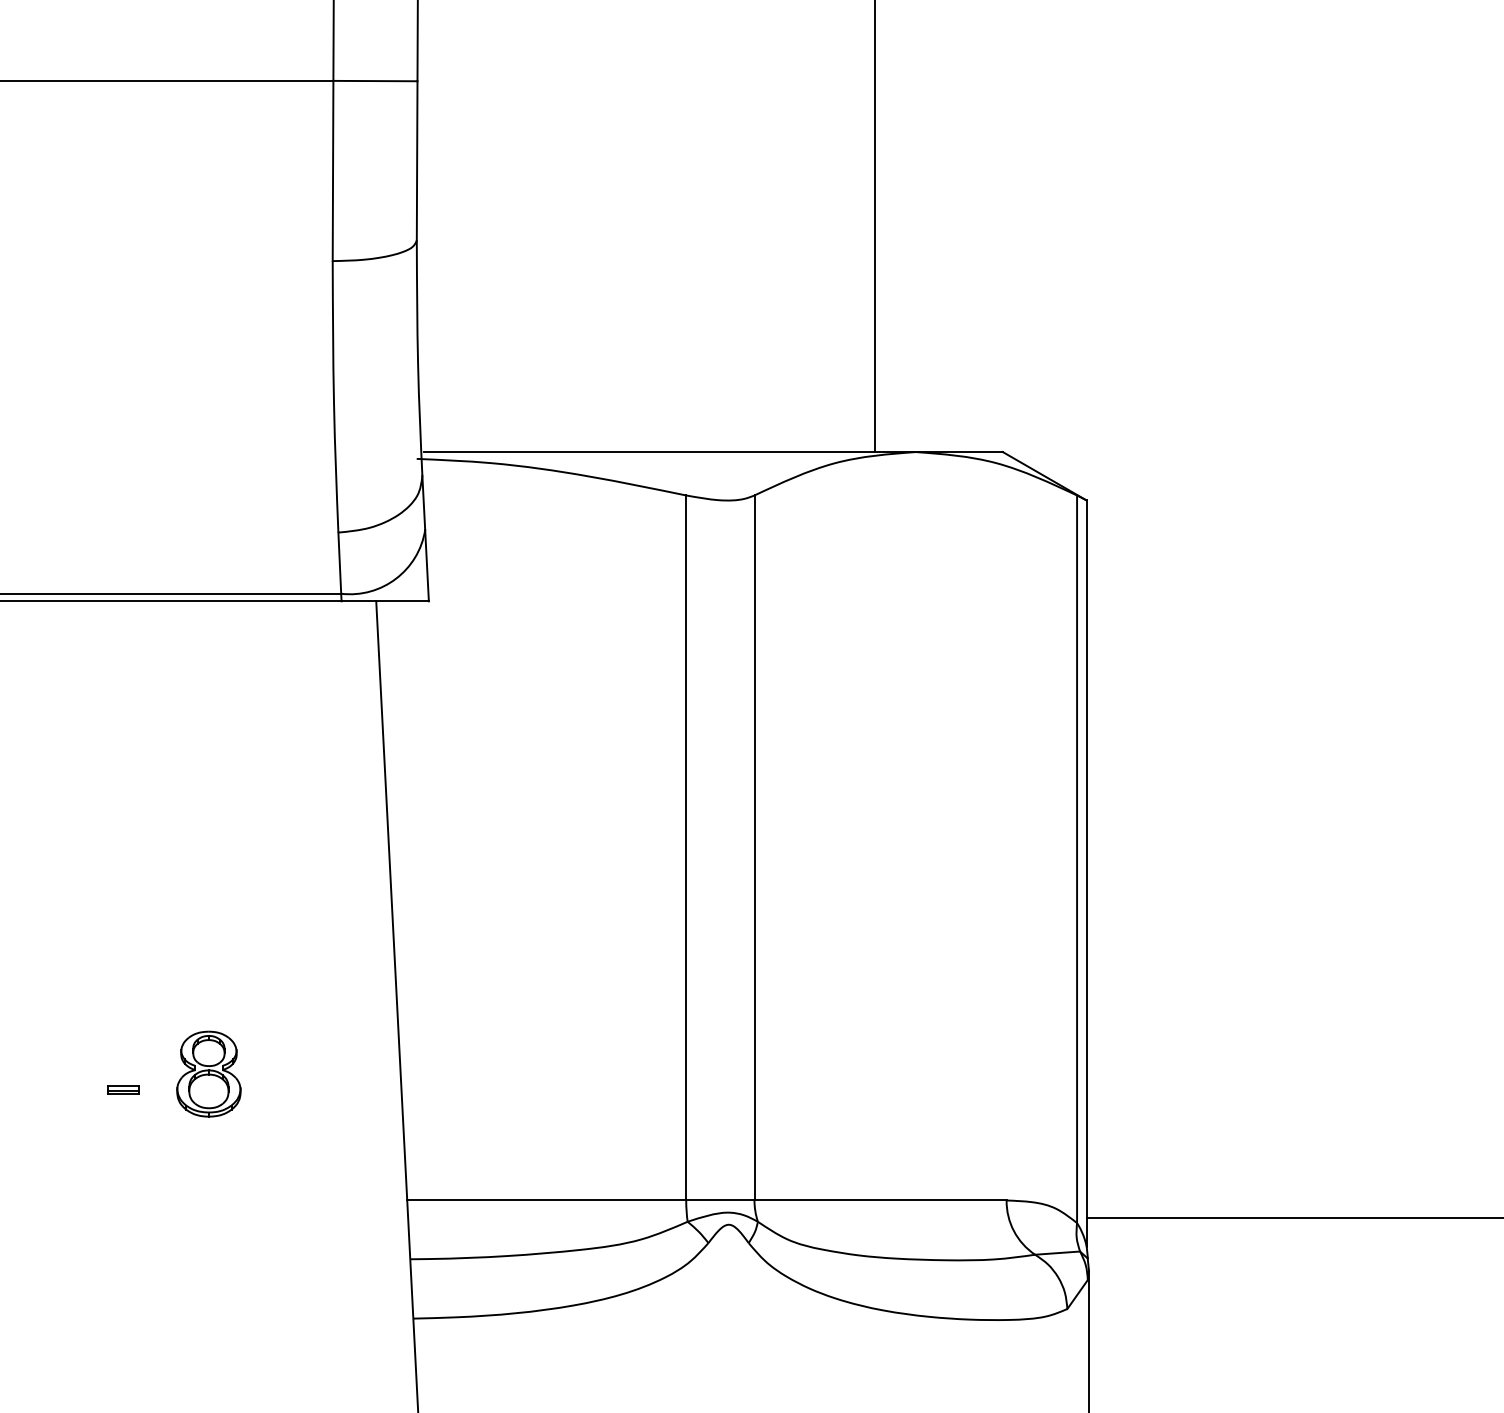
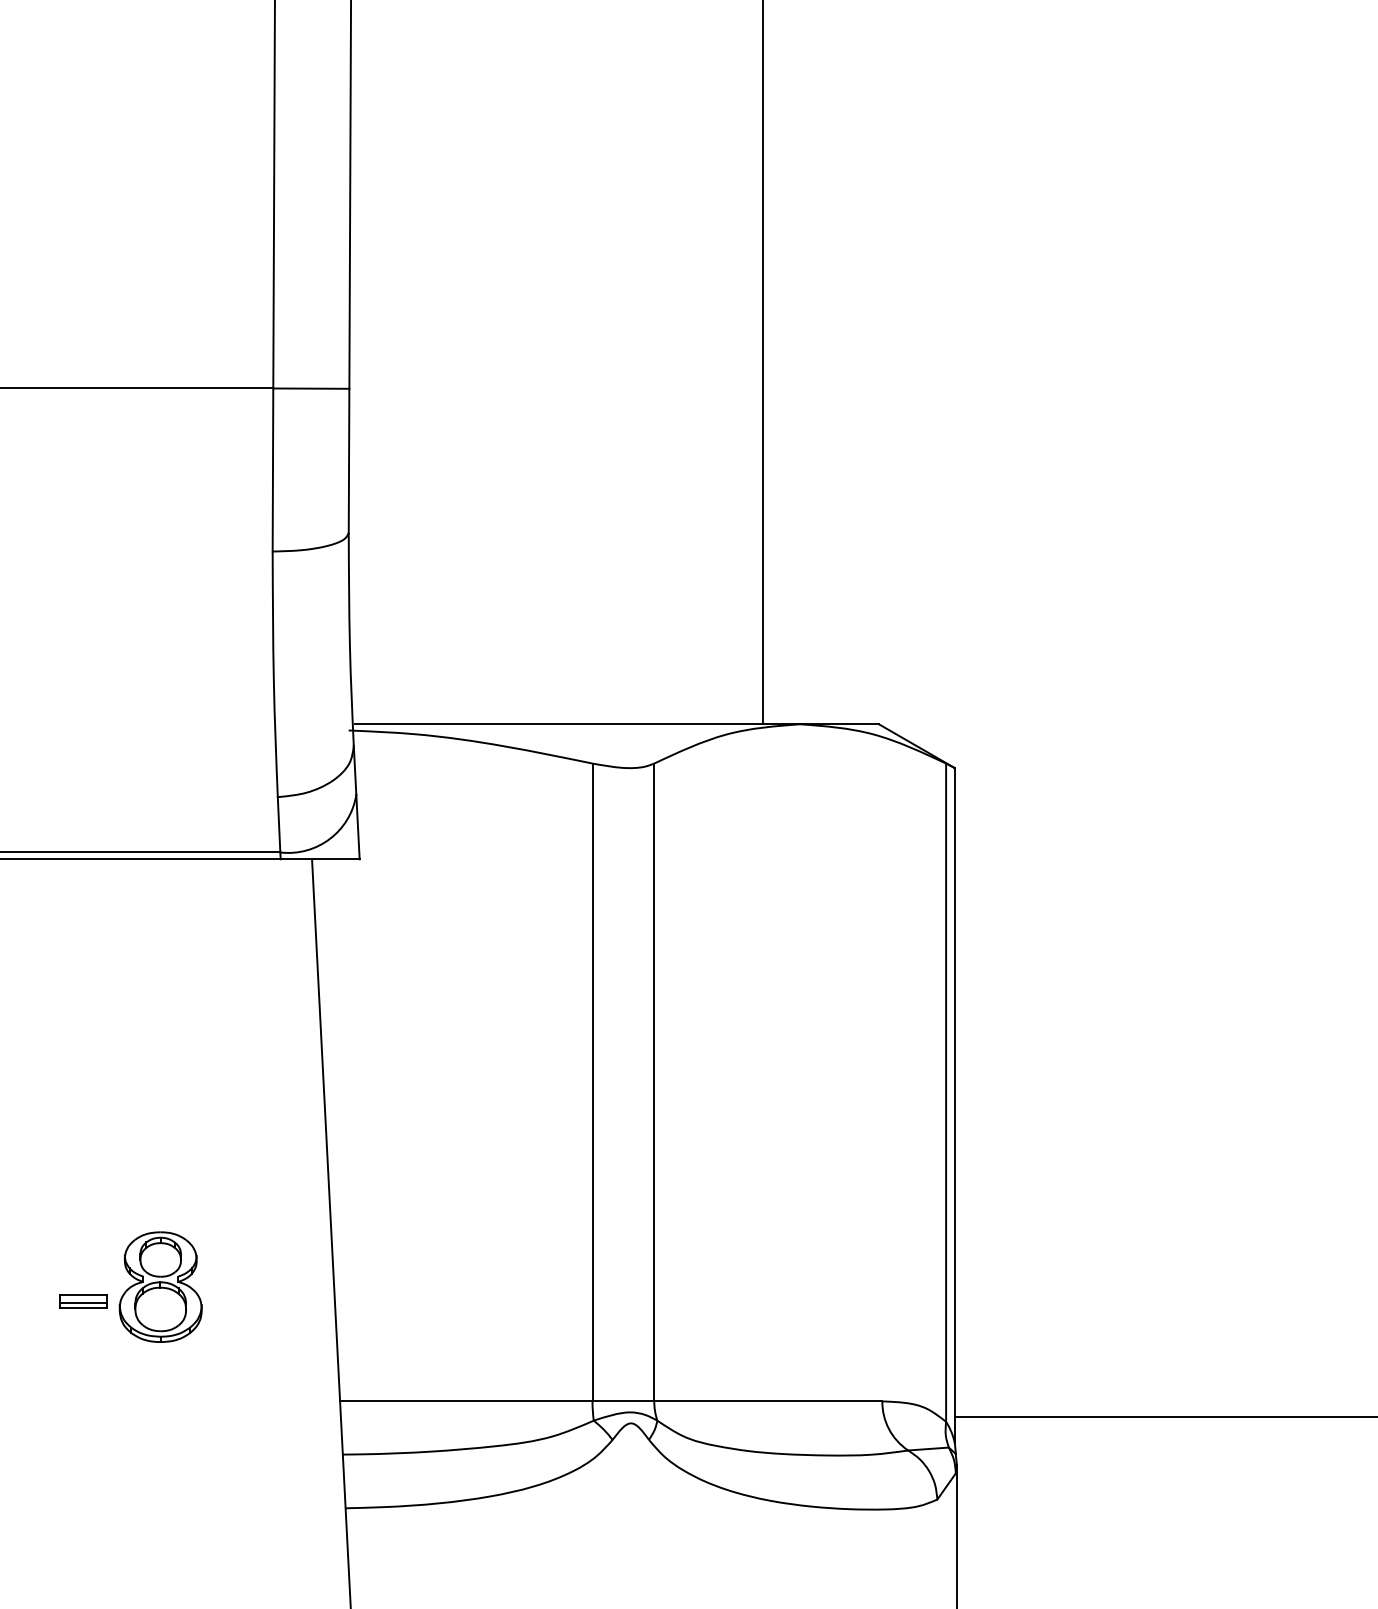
part: (208, 1073) -> (160, 1286), size x1.43
part: (123, 1090) -> (83, 1301), size x1.67

